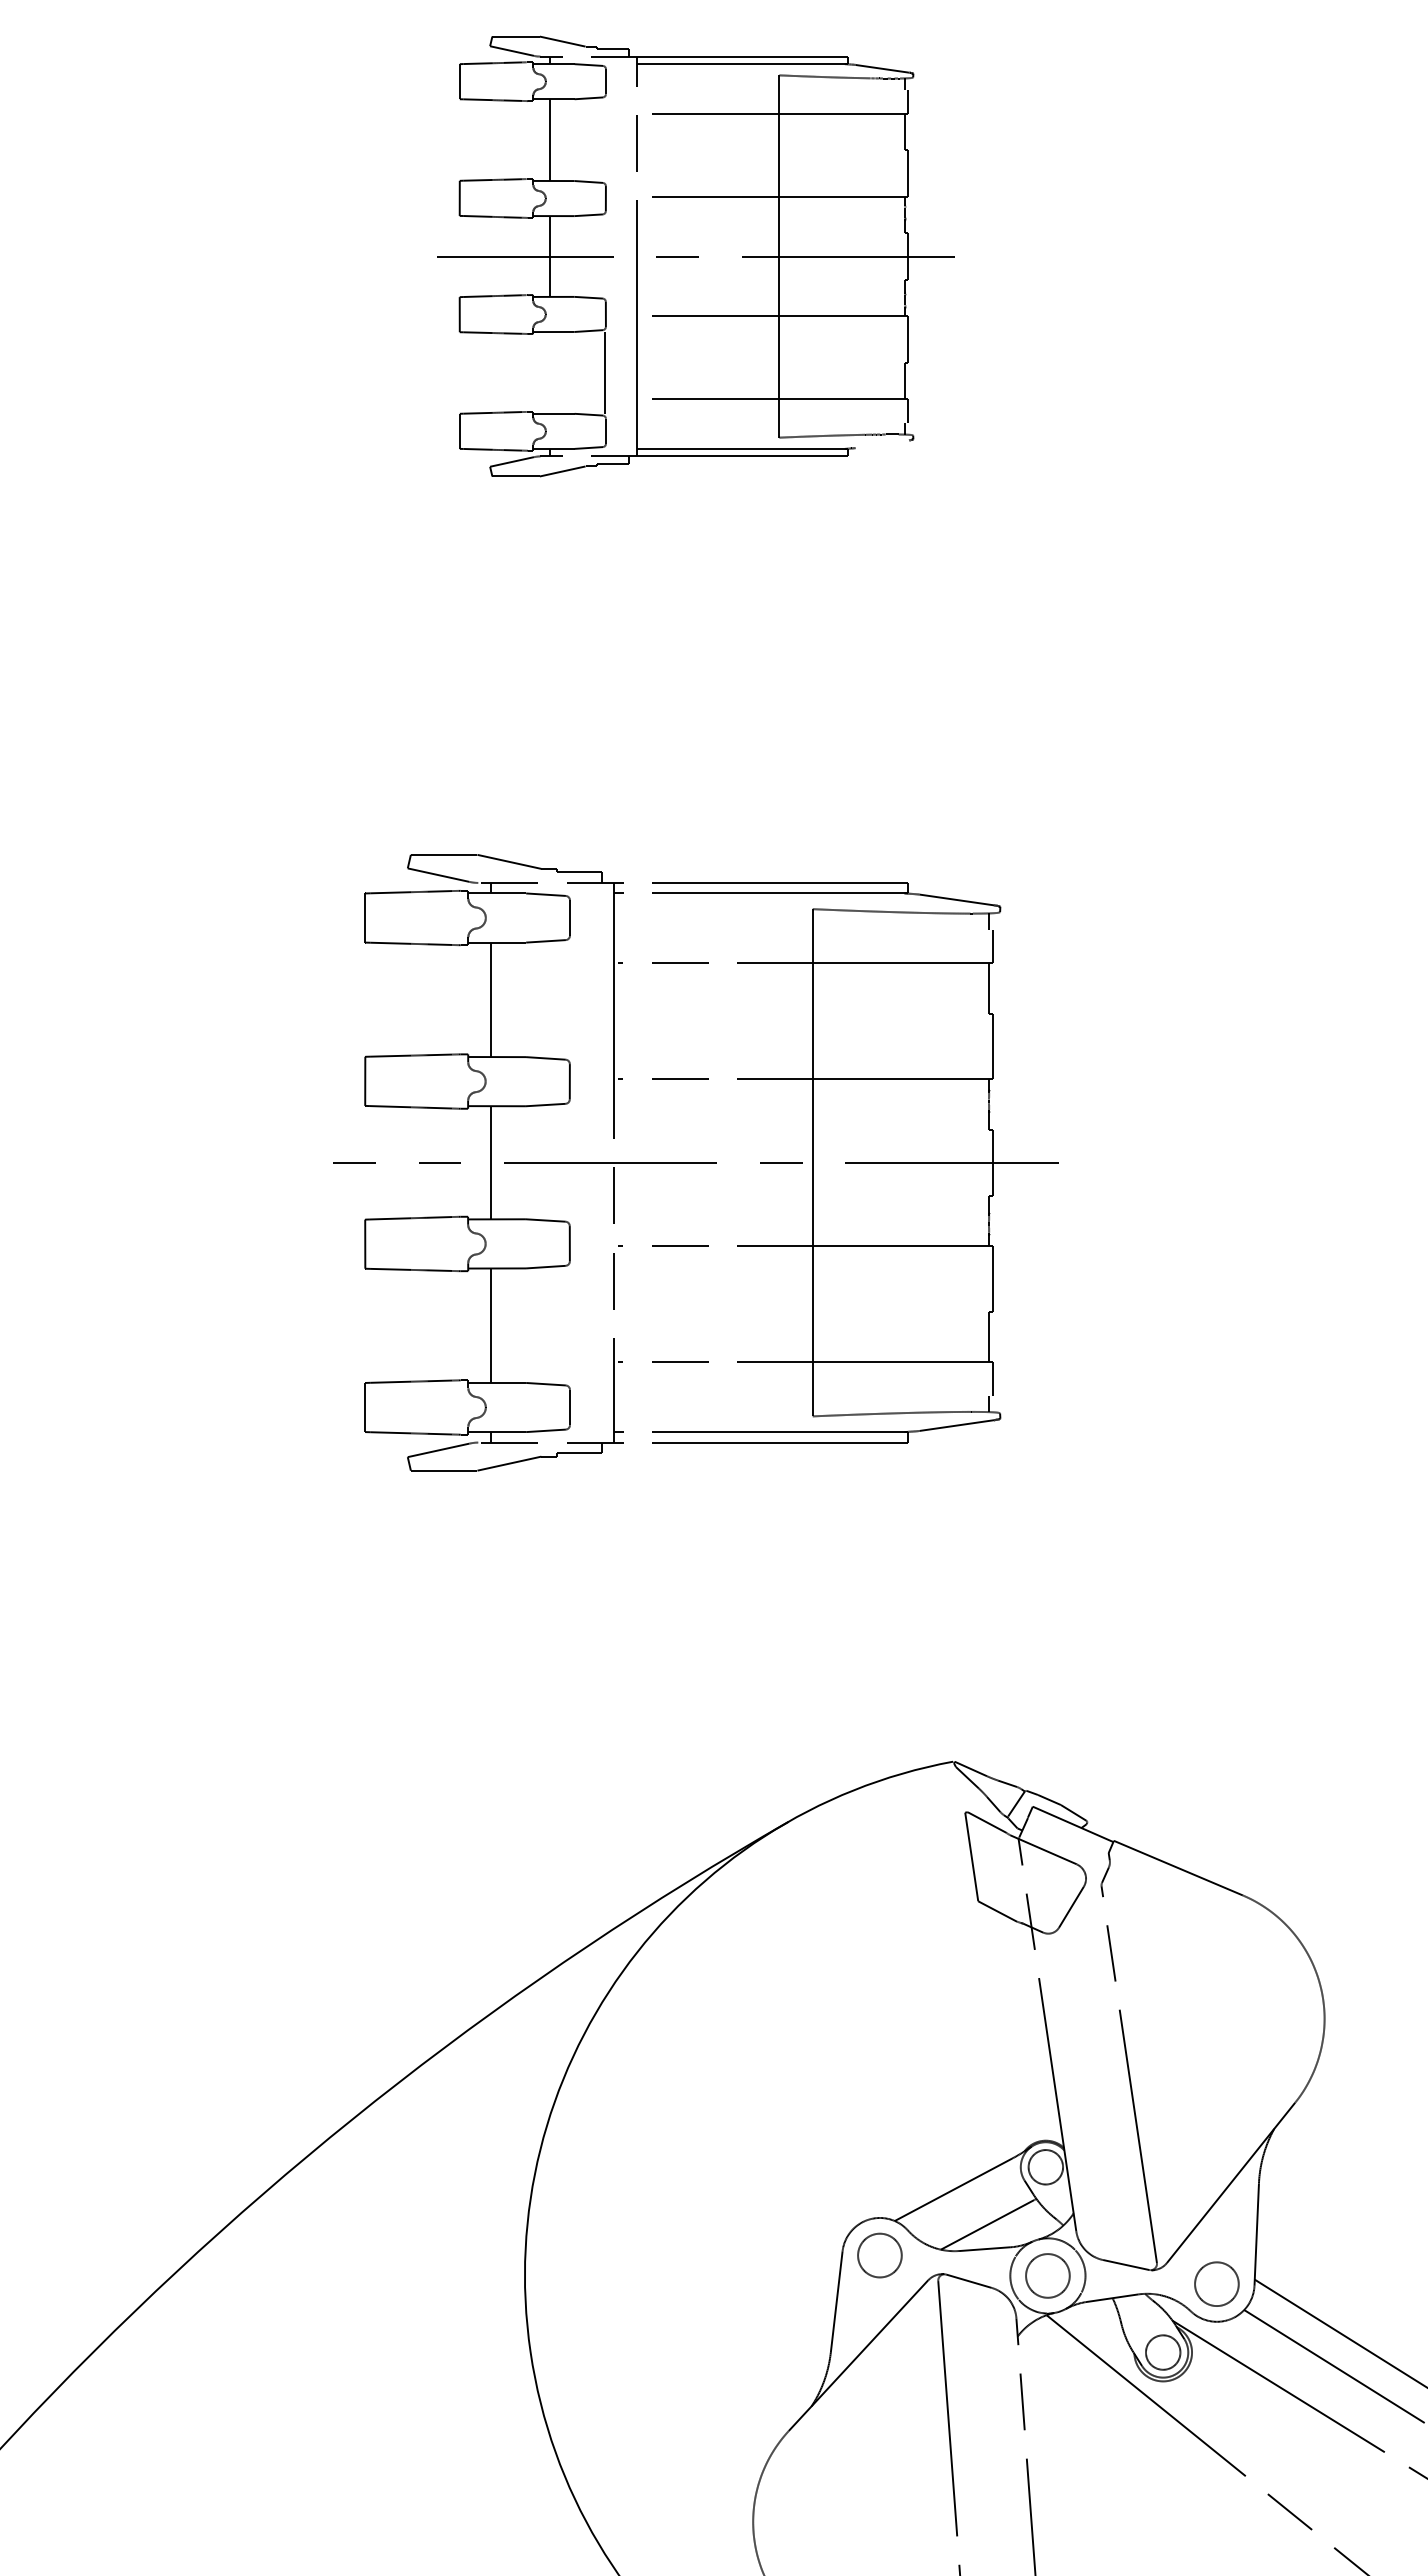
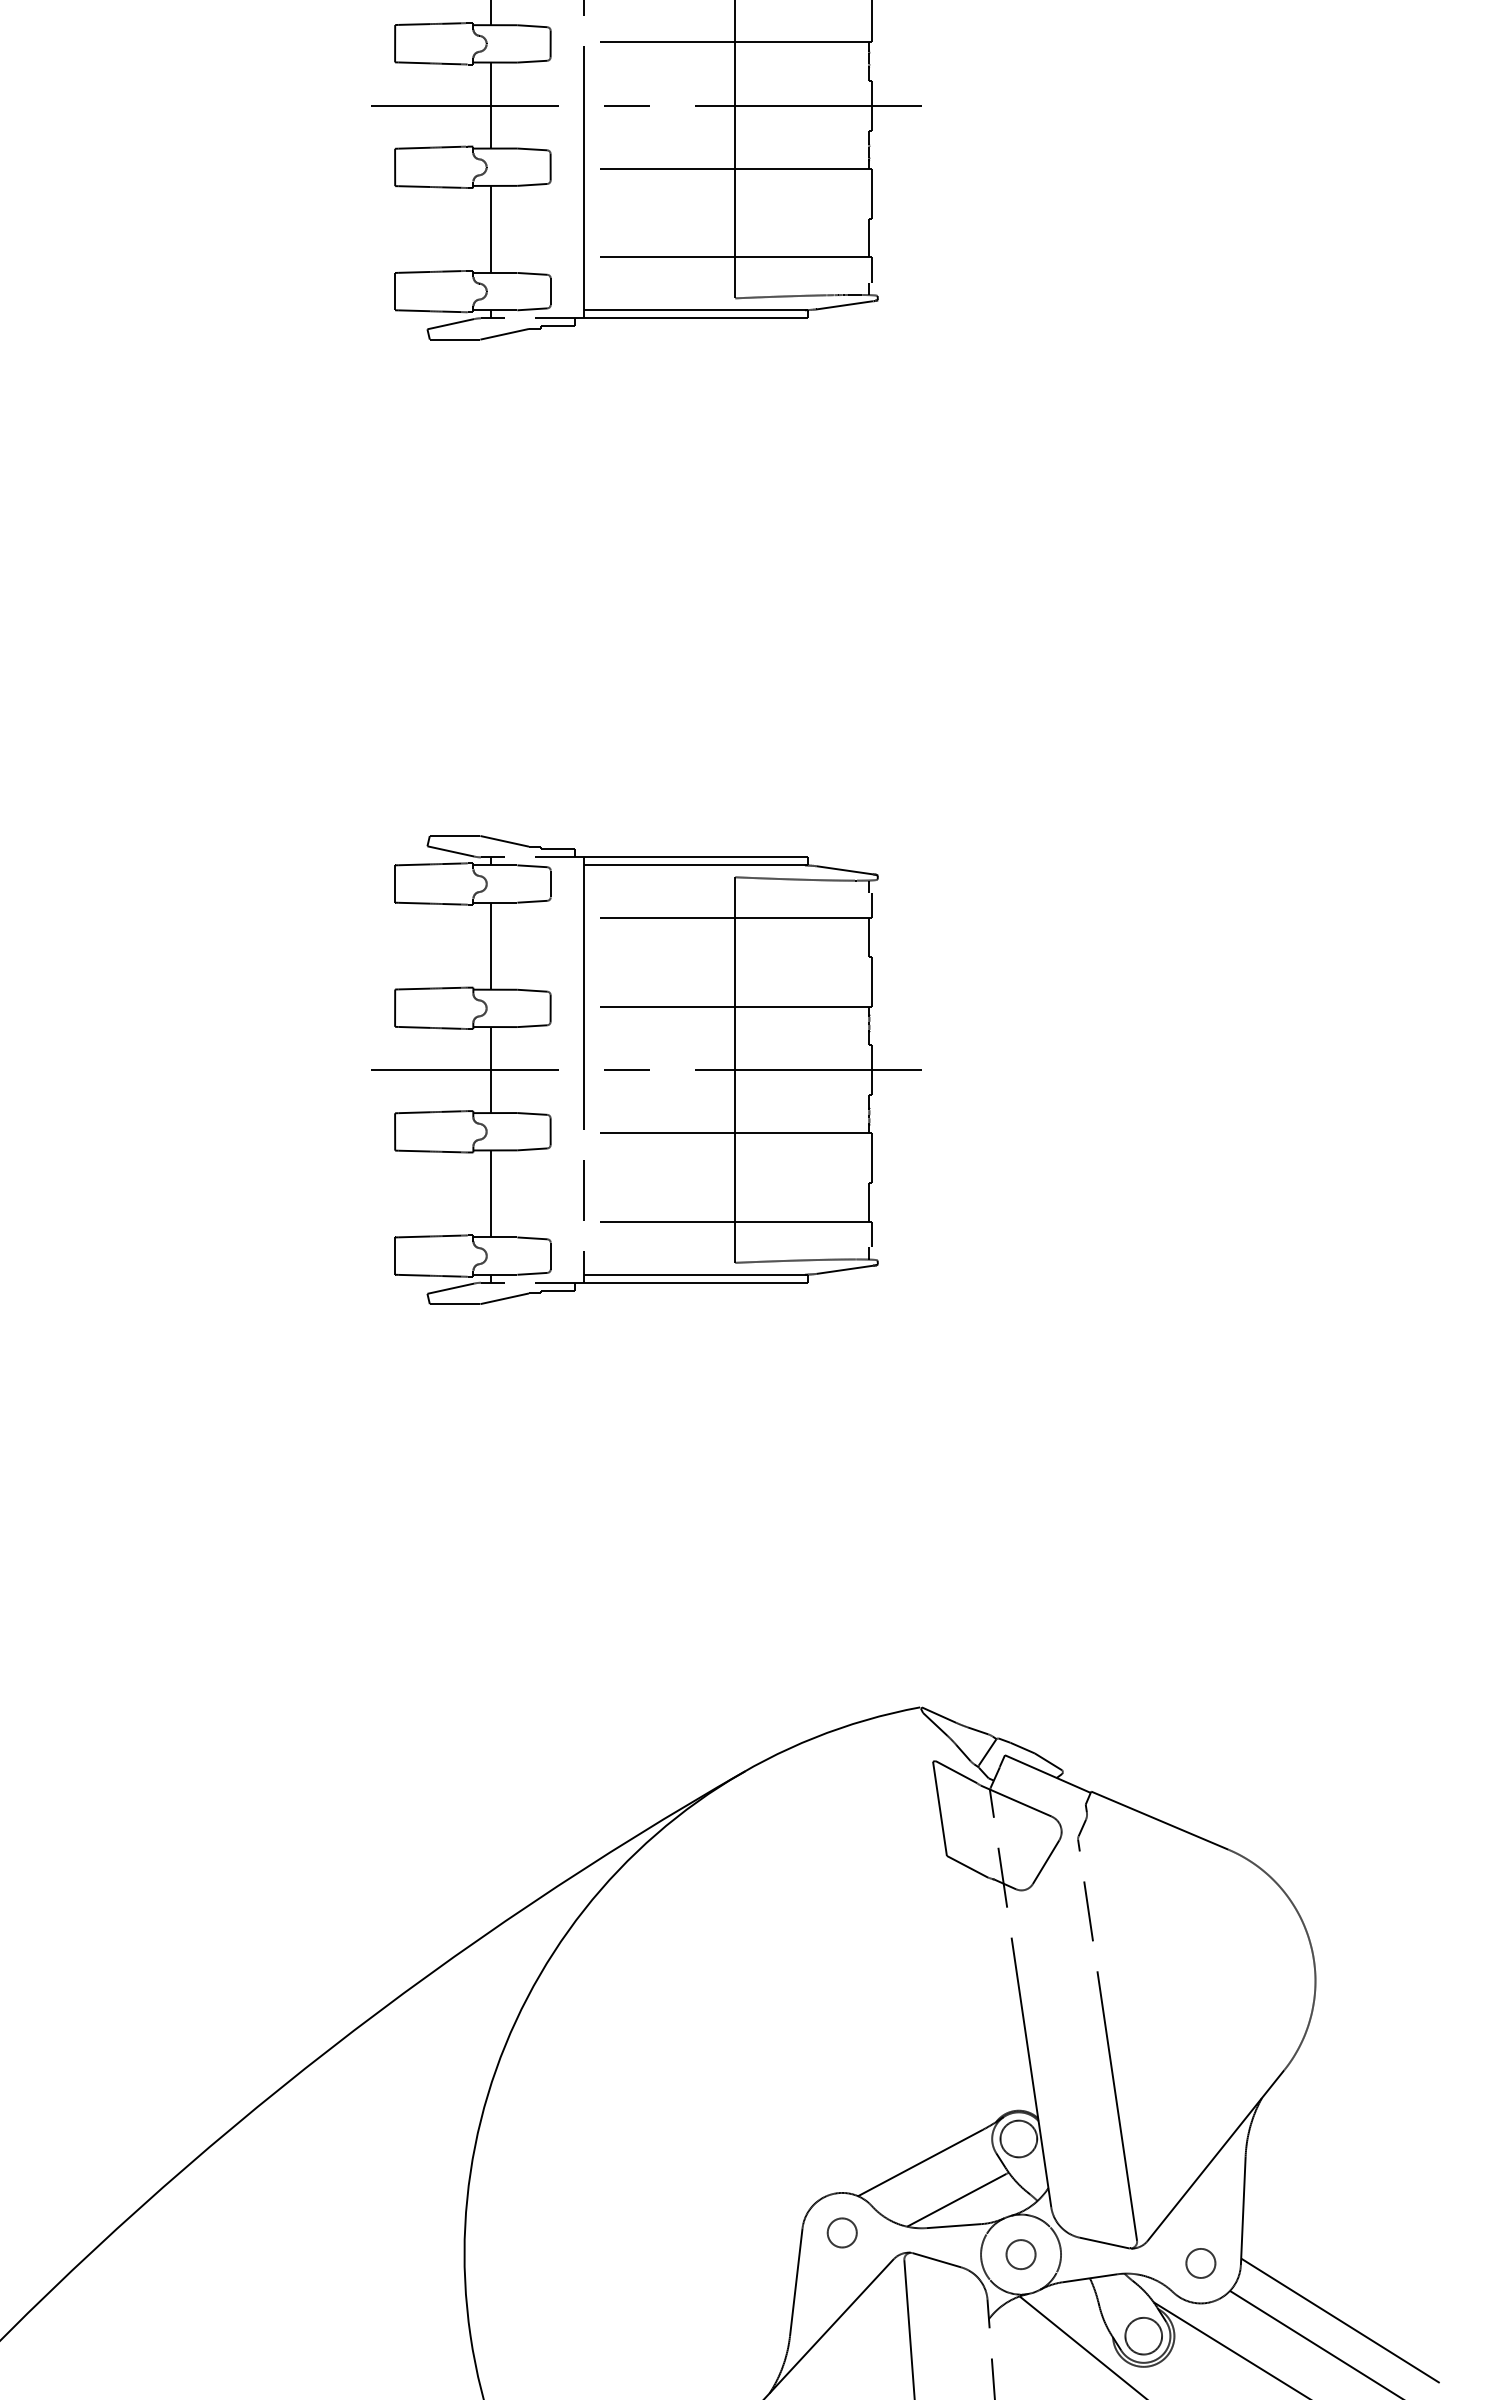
line: (604, 372) -> (490, 228), moved
line: (881, 444) -> (843, 305), added
part: (695, 1162) -> (646, 1069), size x0.71
circle: (879, 2255) -> (841, 2232), size x0.62
circle: (1047, 2275) -> (1020, 2254), size x0.62
circle: (1216, 2283) -> (1200, 2262), size x0.62

